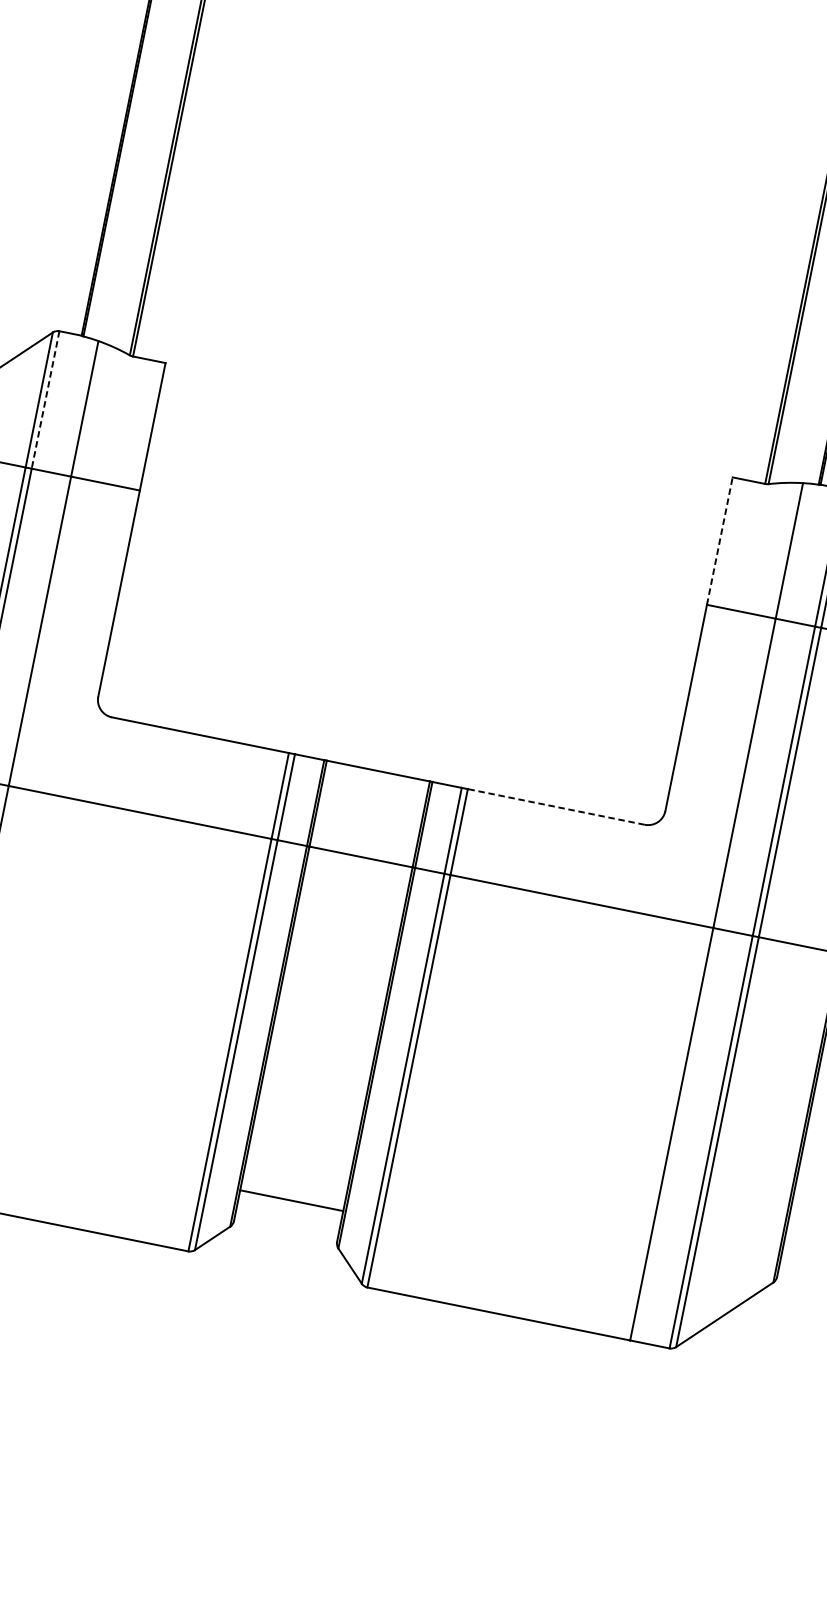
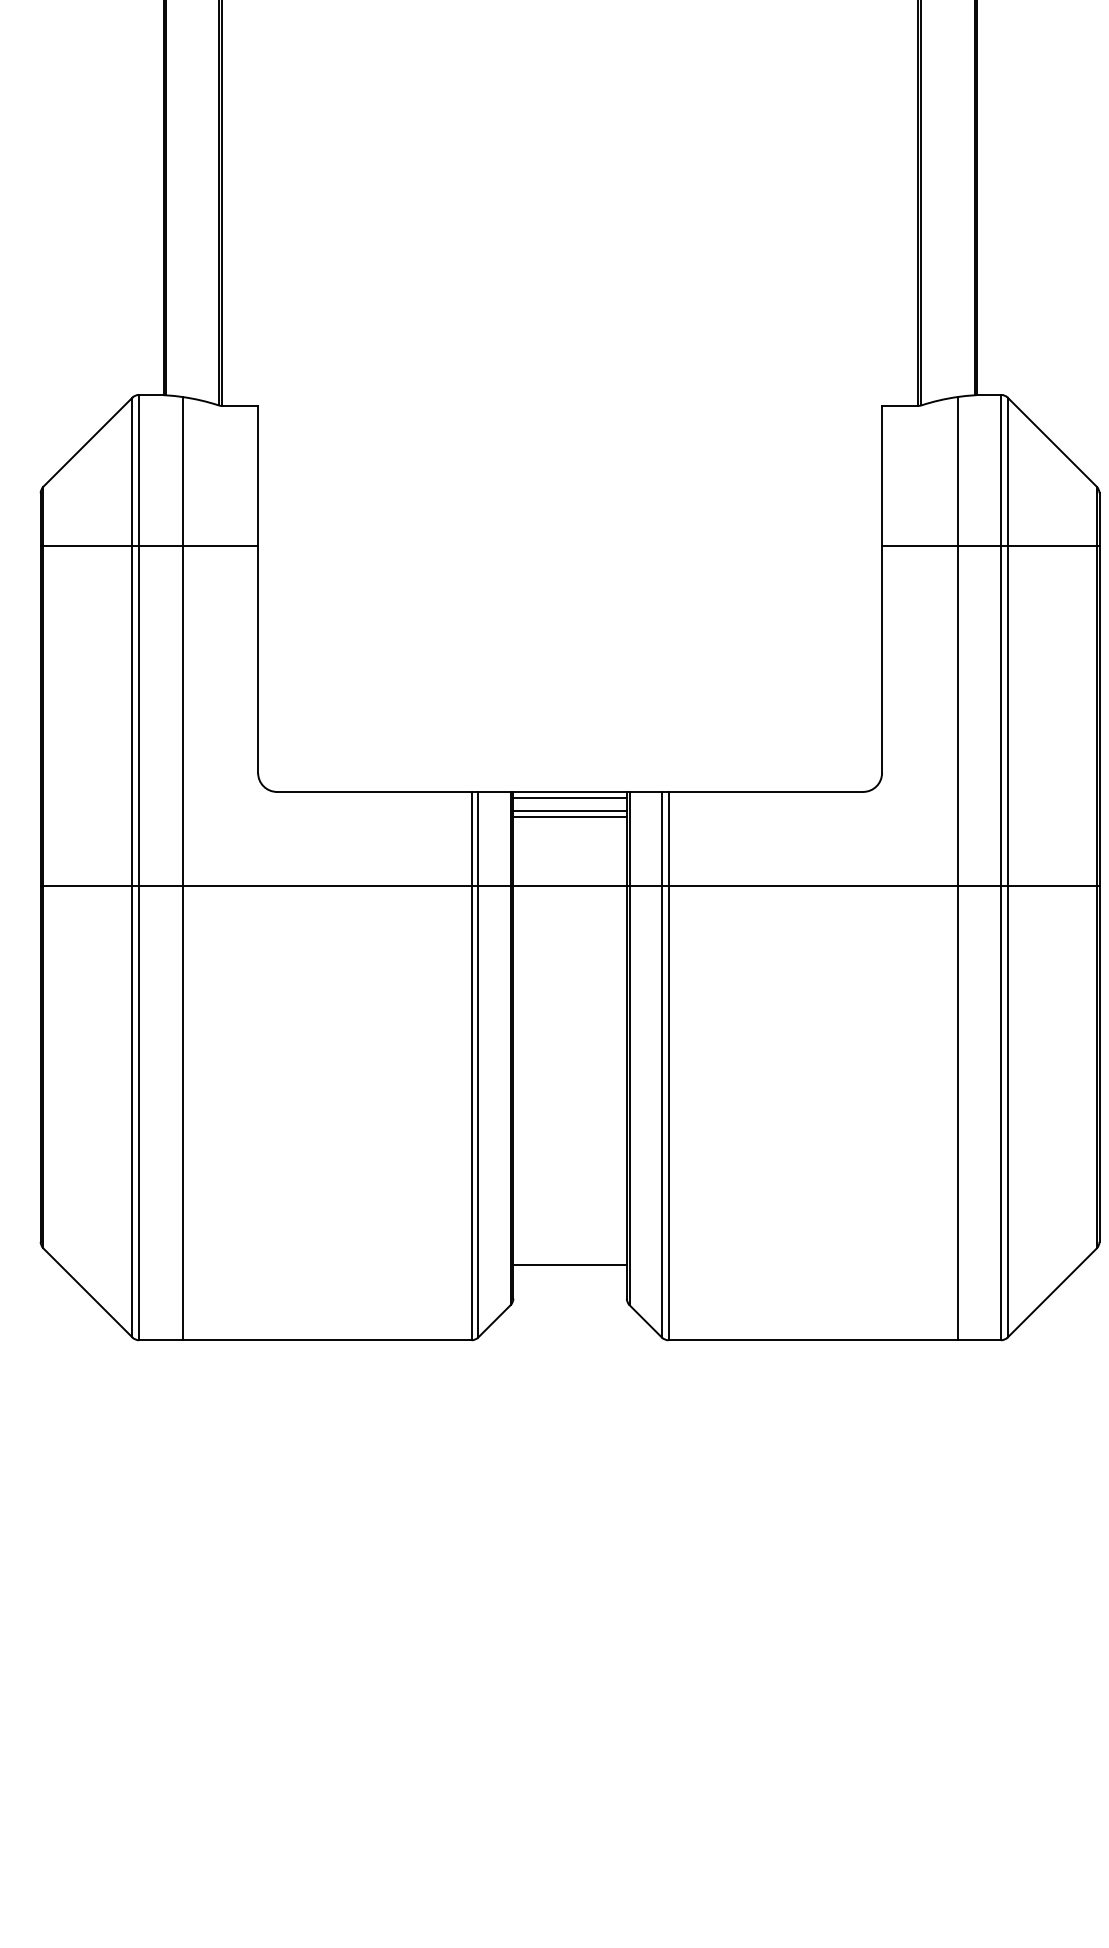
line: (45, 399) -> (139, 470), dashed -> solid
line: (720, 540) -> (882, 475), dashed -> solid
line: (376, 776) -> (569, 797), added
line: (374, 787) -> (569, 810), added
line: (373, 793) -> (569, 816), added
line: (556, 806) -> (765, 791), dashed -> solid

